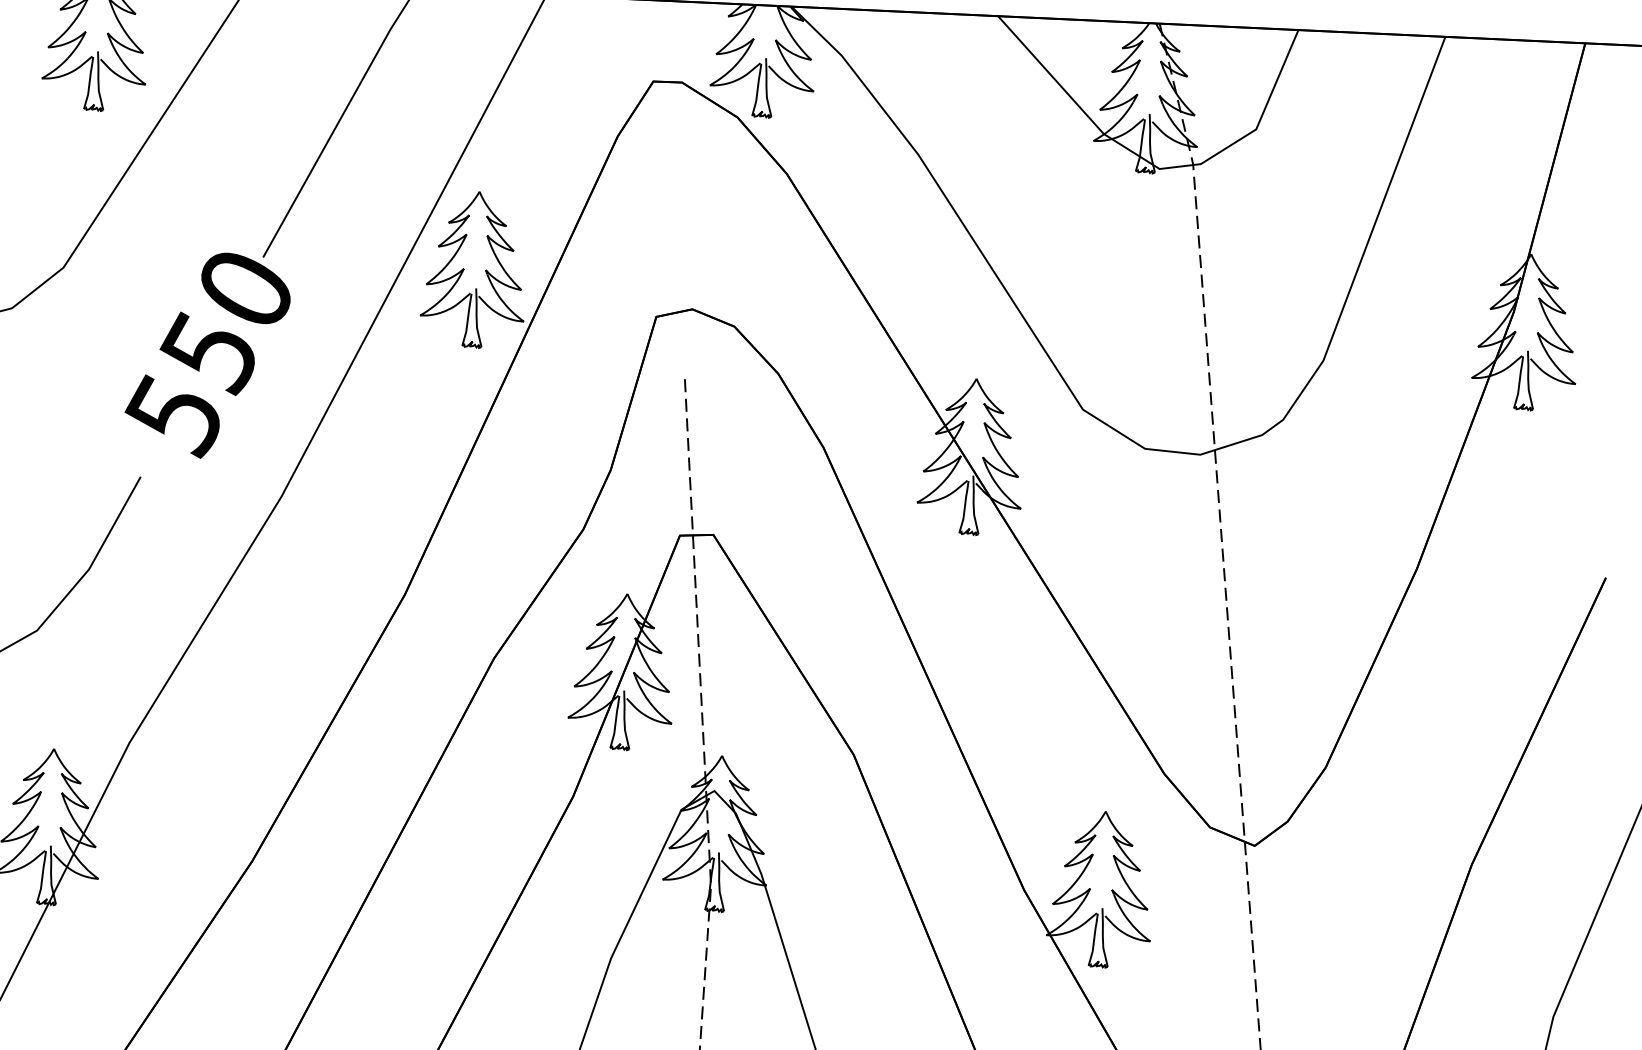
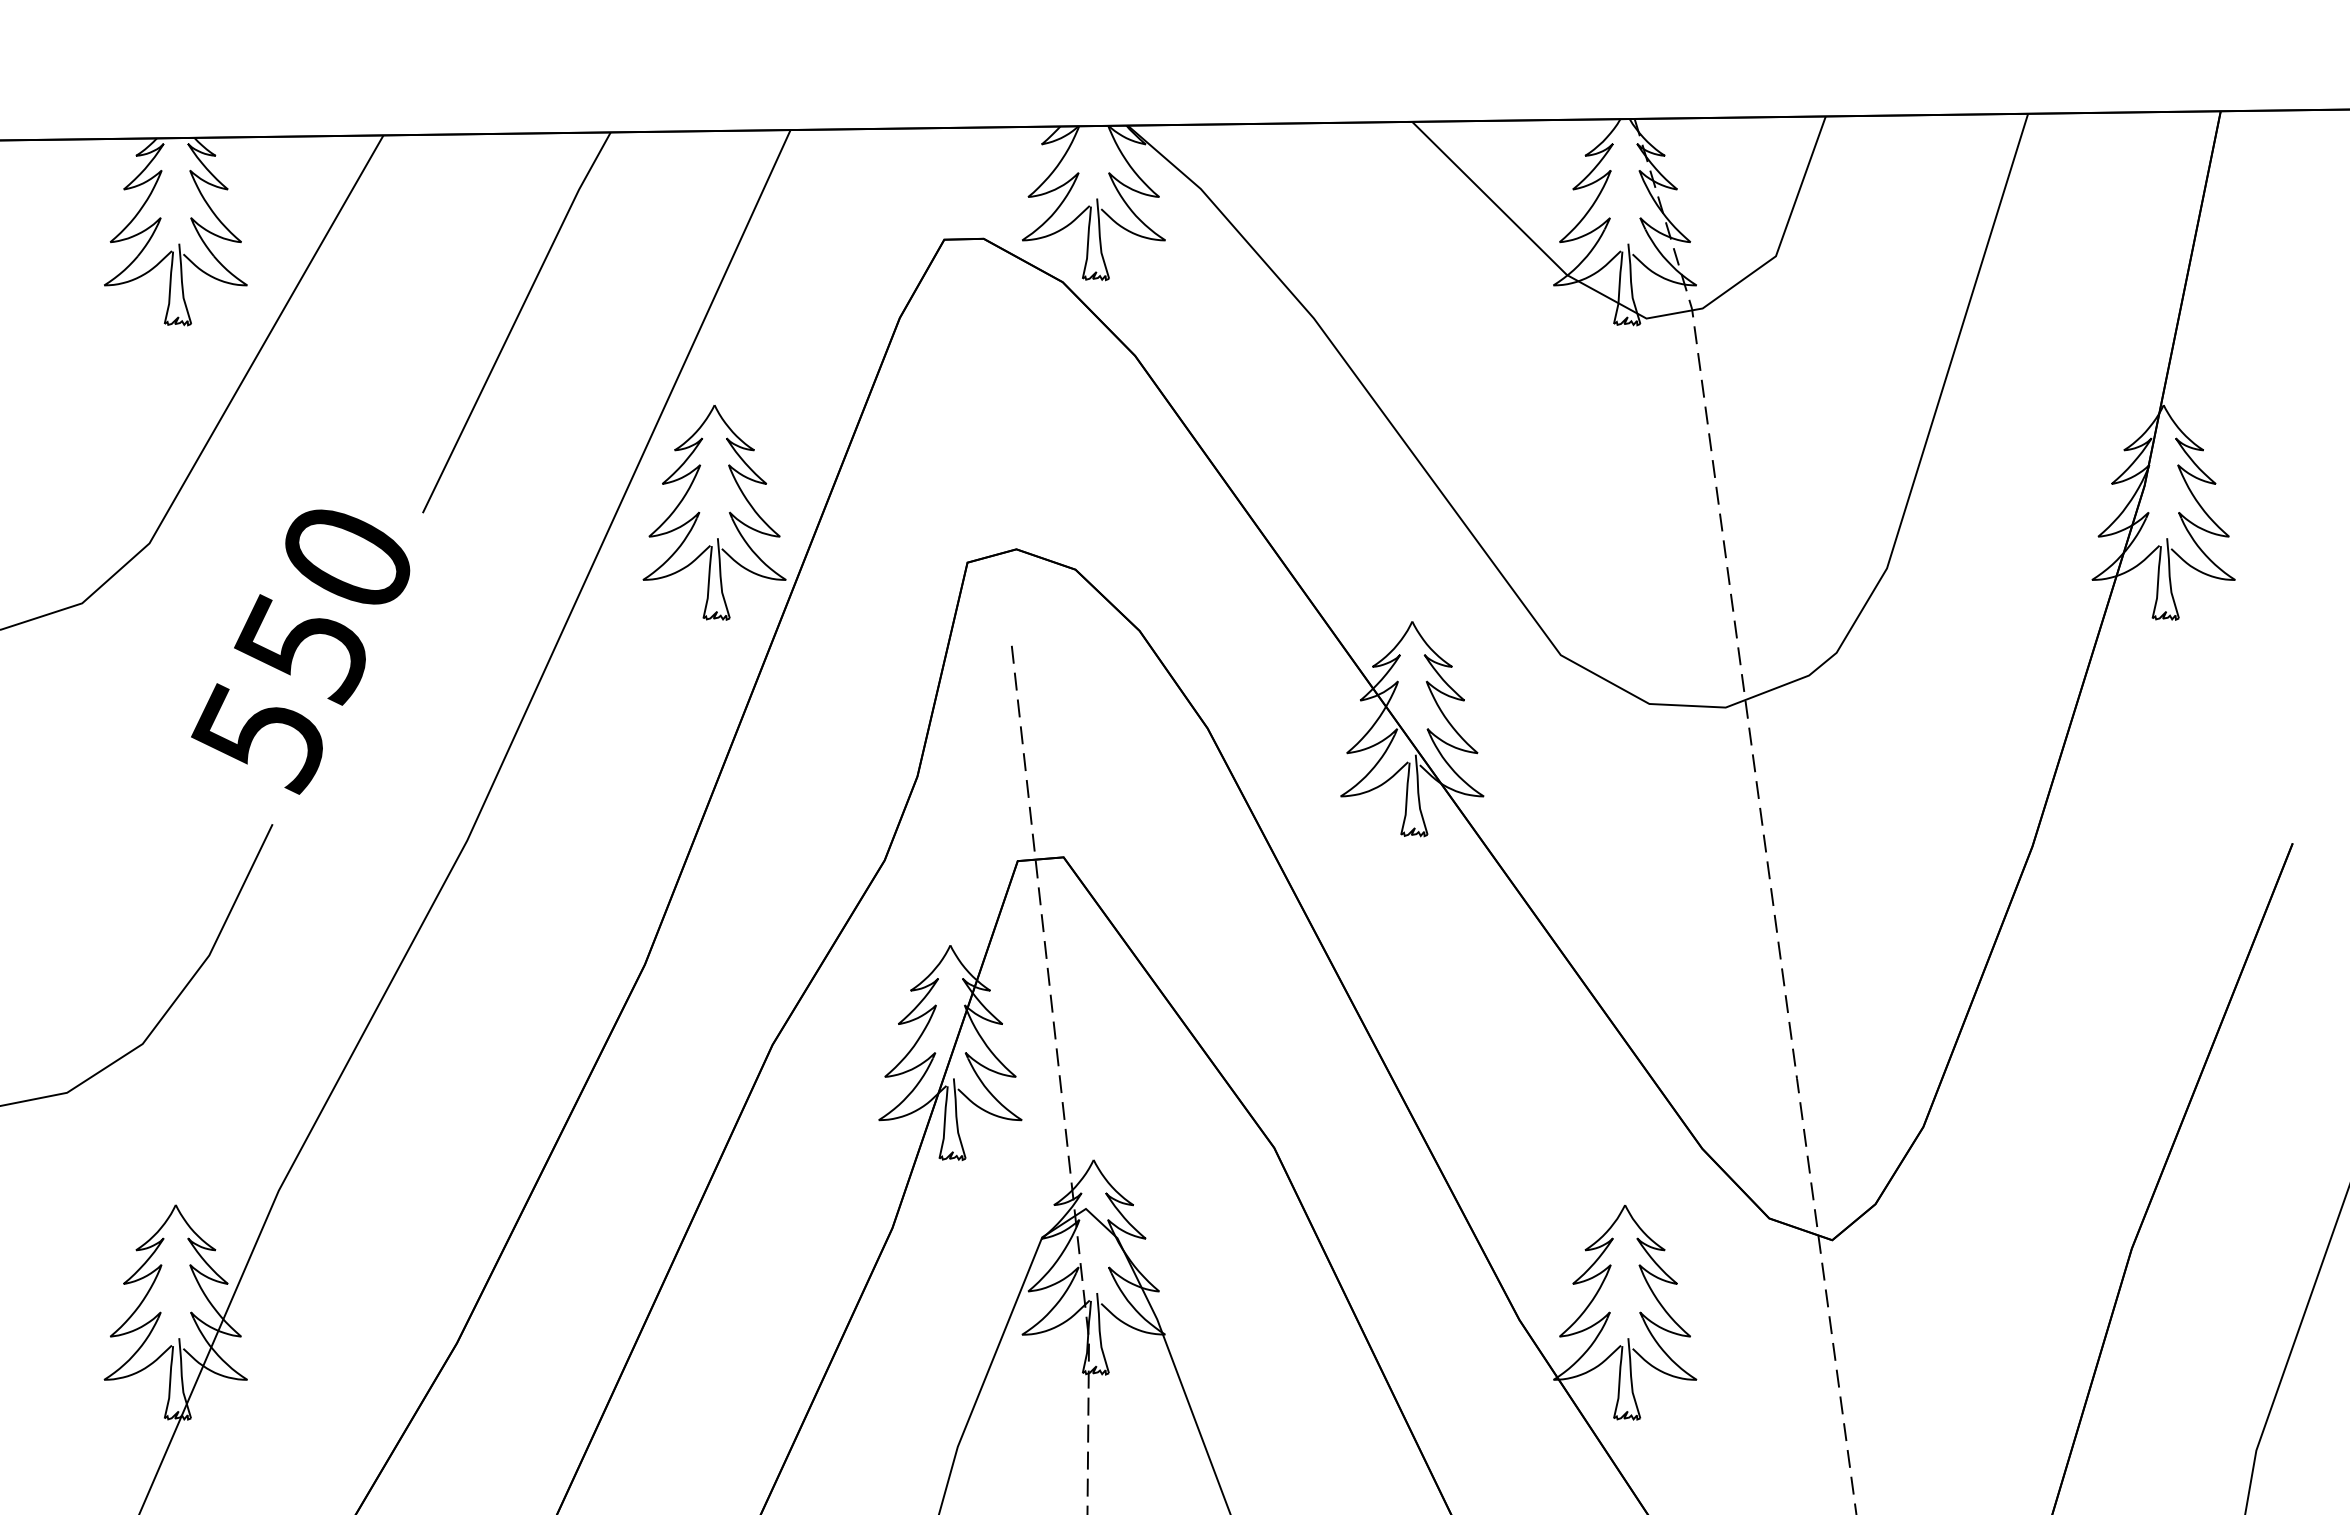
text: (207, 354) -> (300, 651), moved

